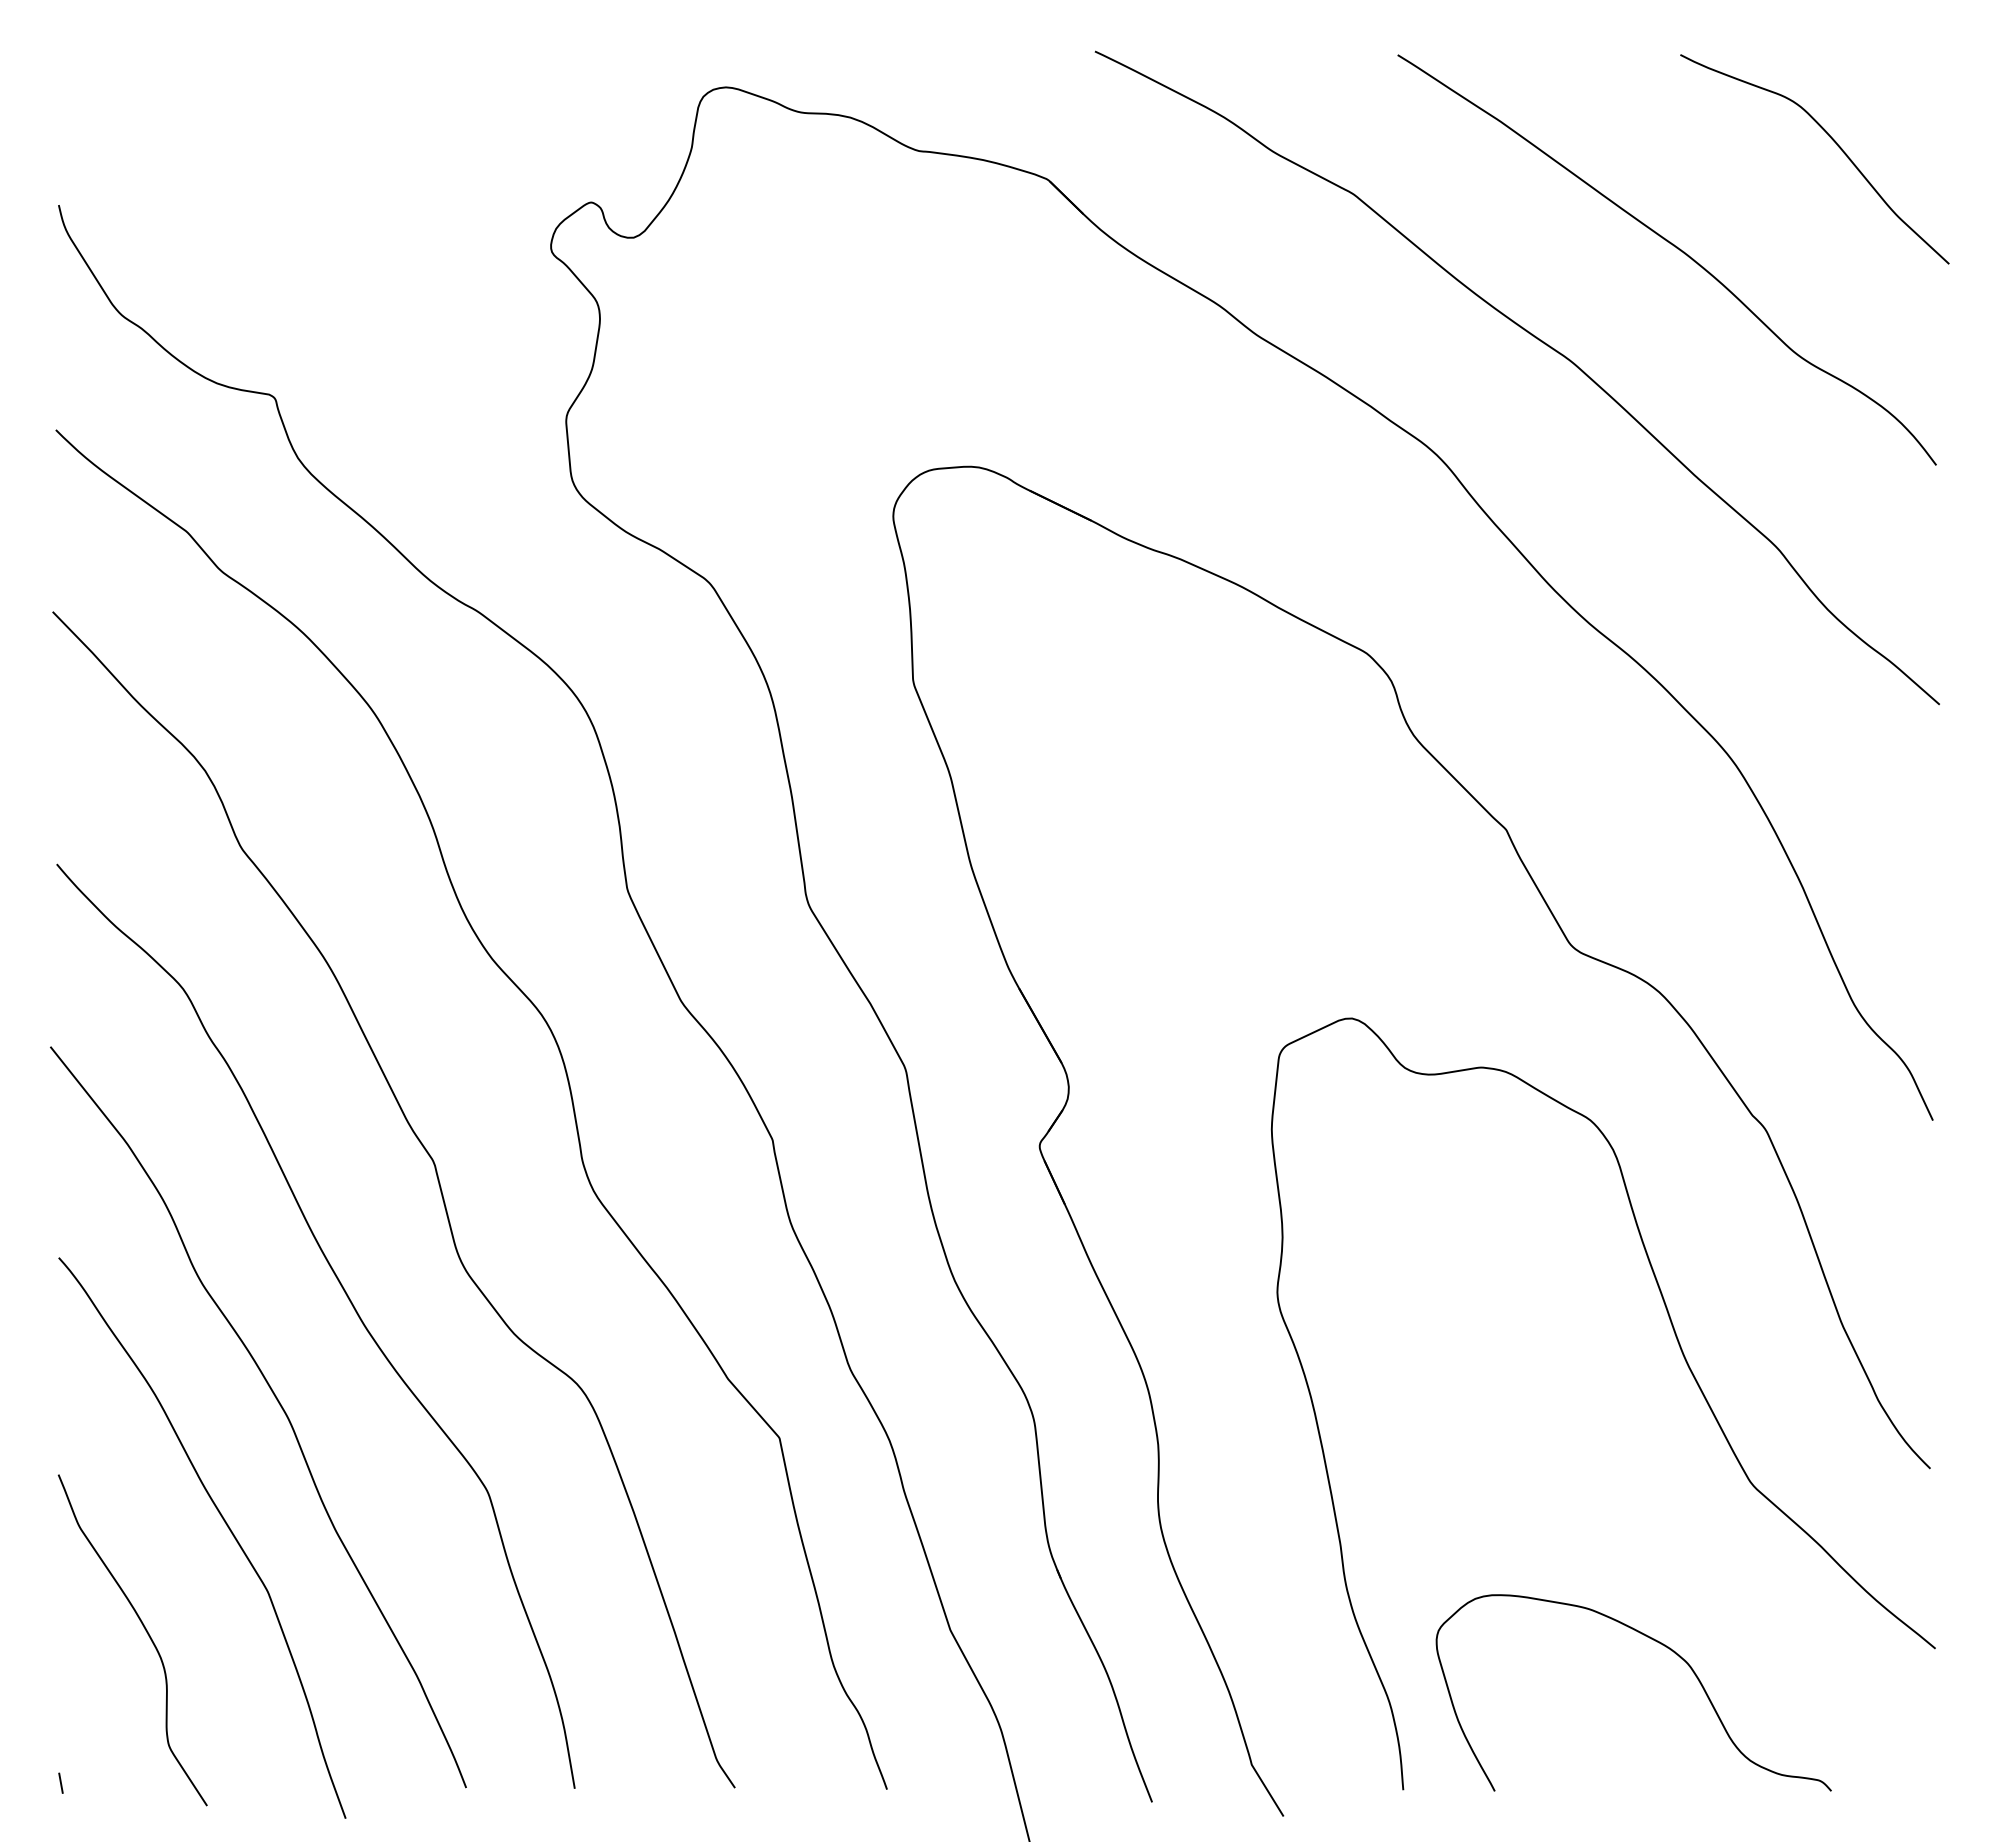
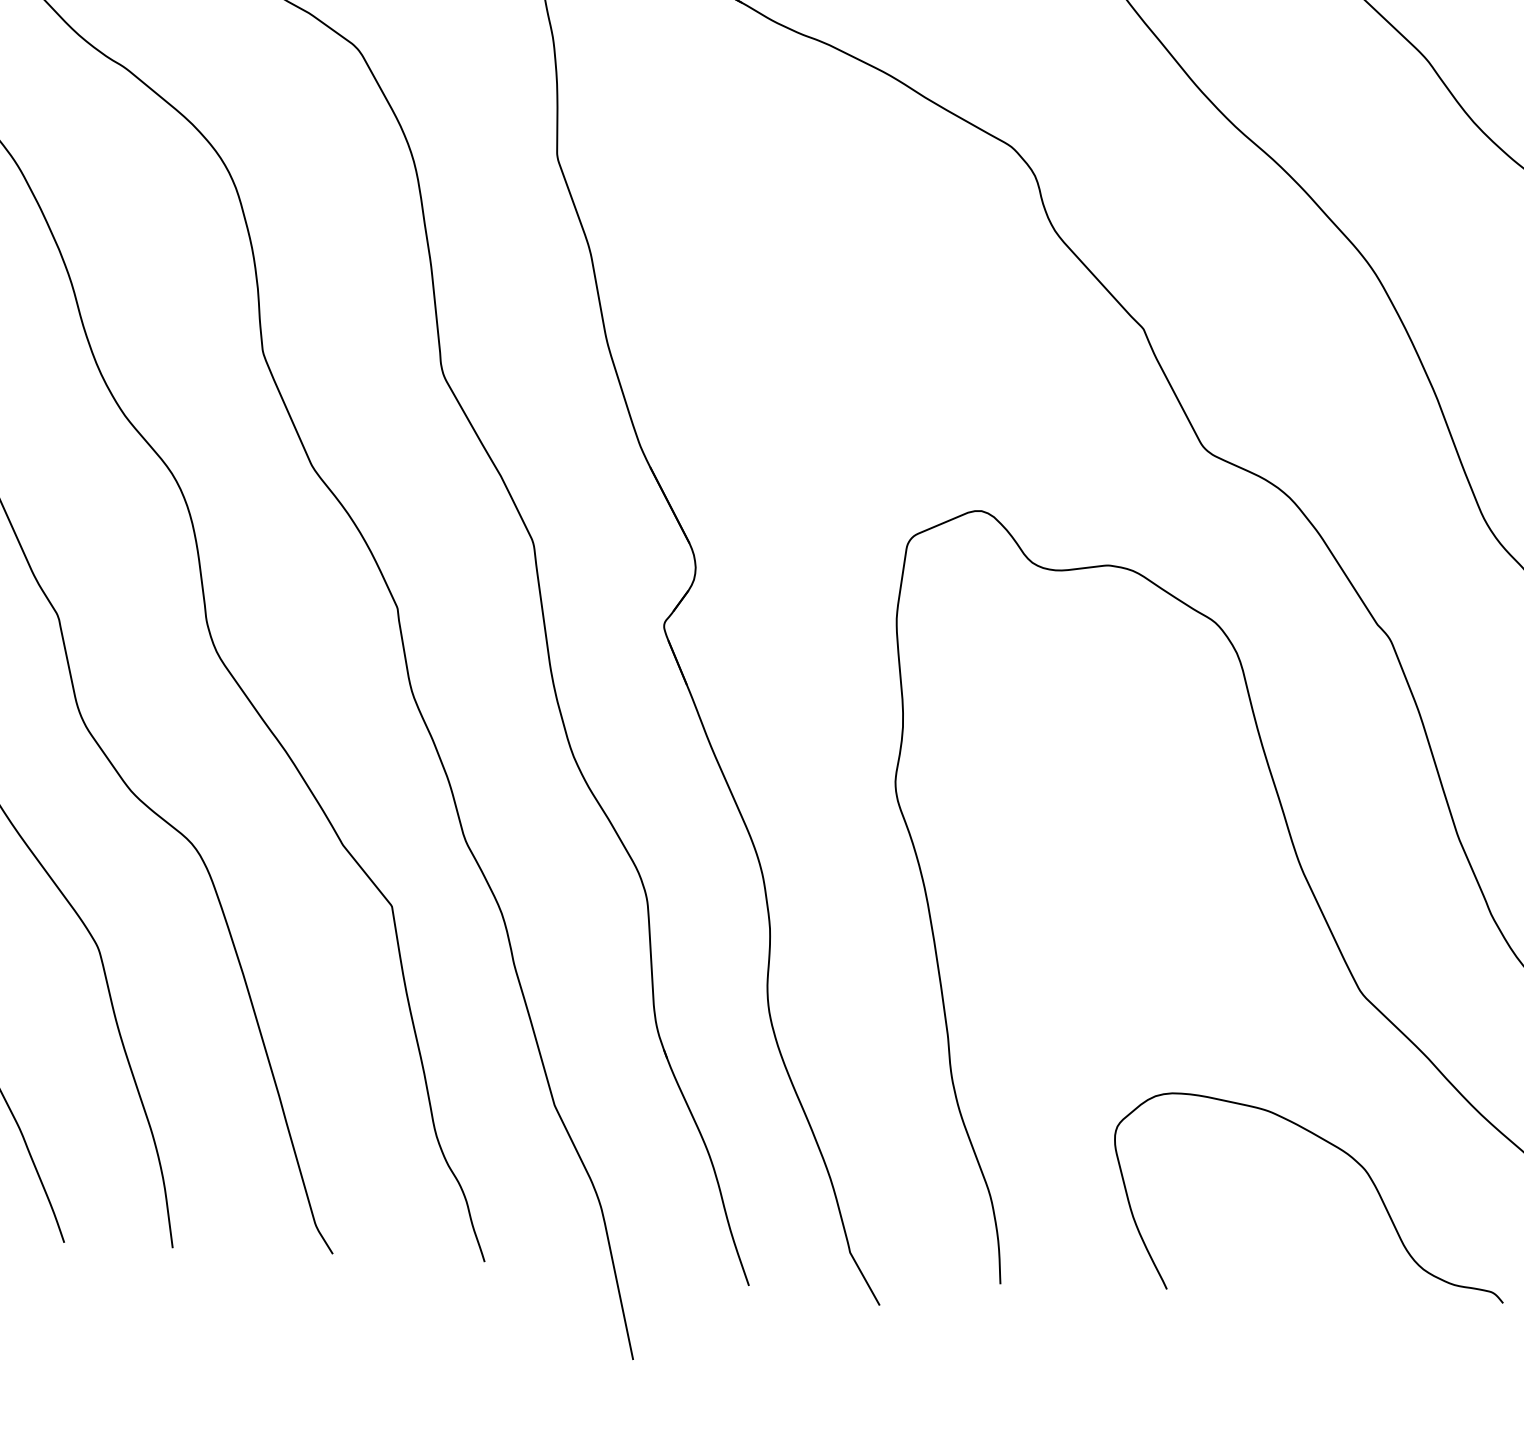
curve: (1660, 1644) -> (1338, 1149), moved

